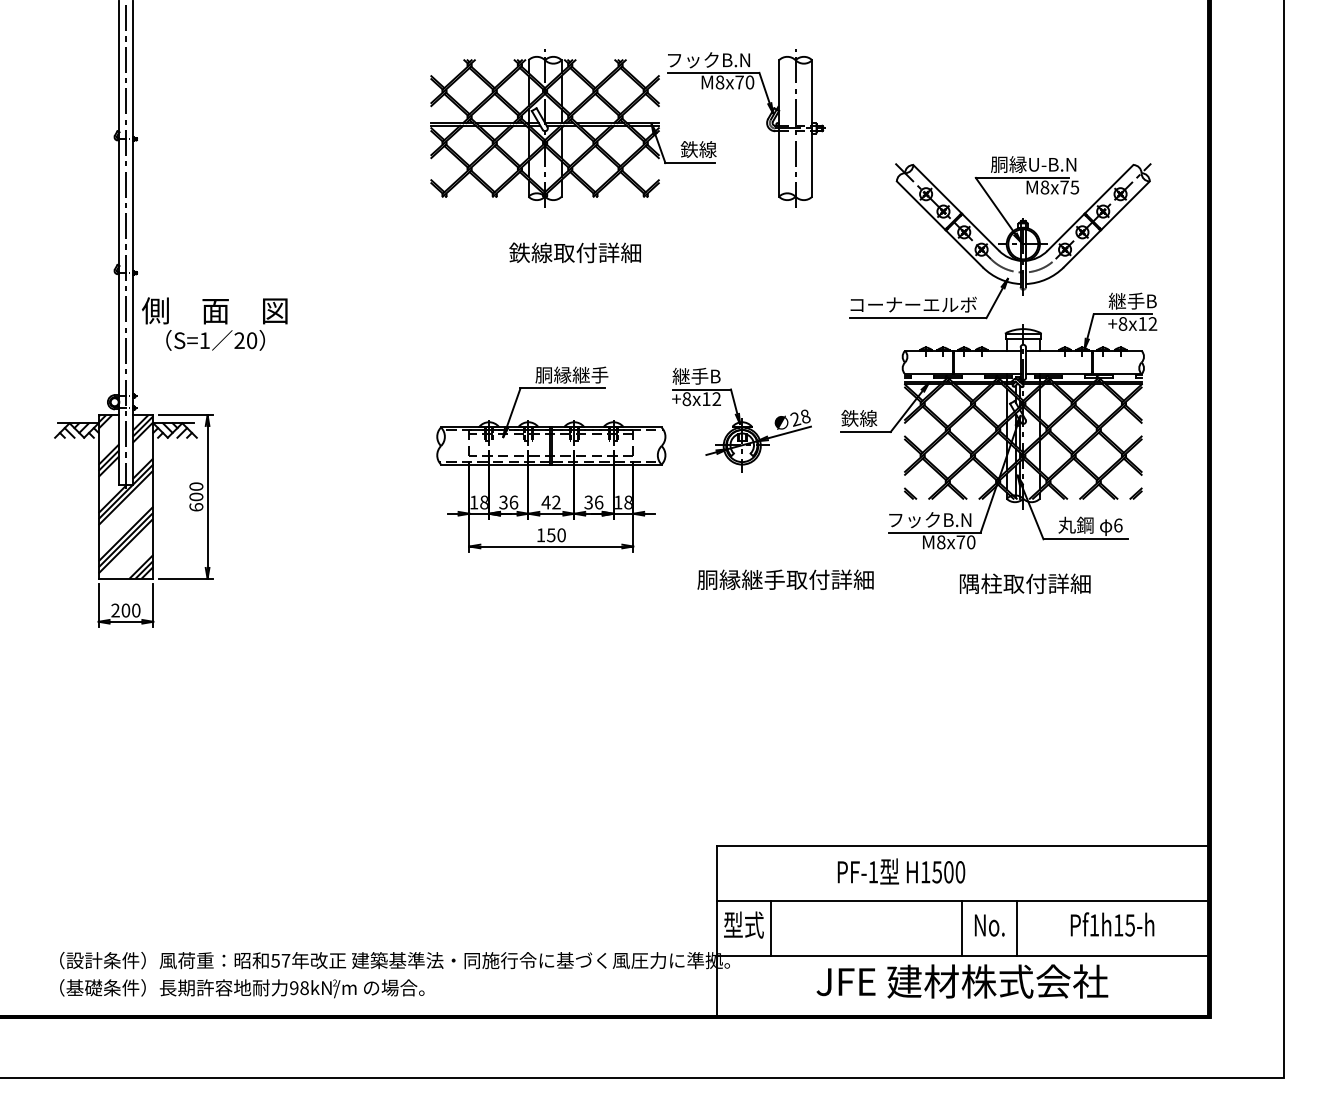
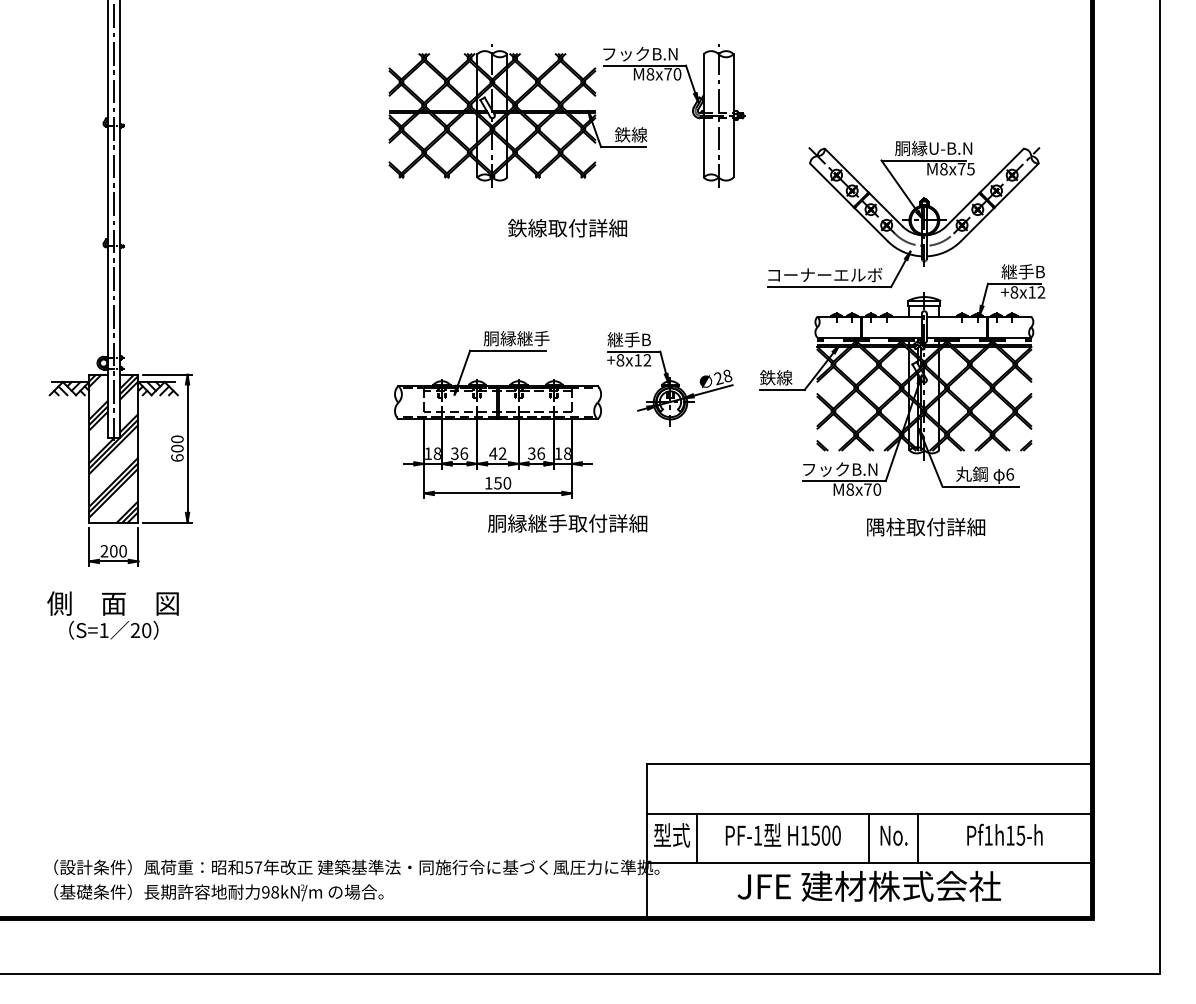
text: (575, 253) -> (567, 228), moved
text: (214, 324) -> (112, 615), moved
text: (785, 579) -> (567, 523), moved
text: (900, 870) -> (782, 834), moved

